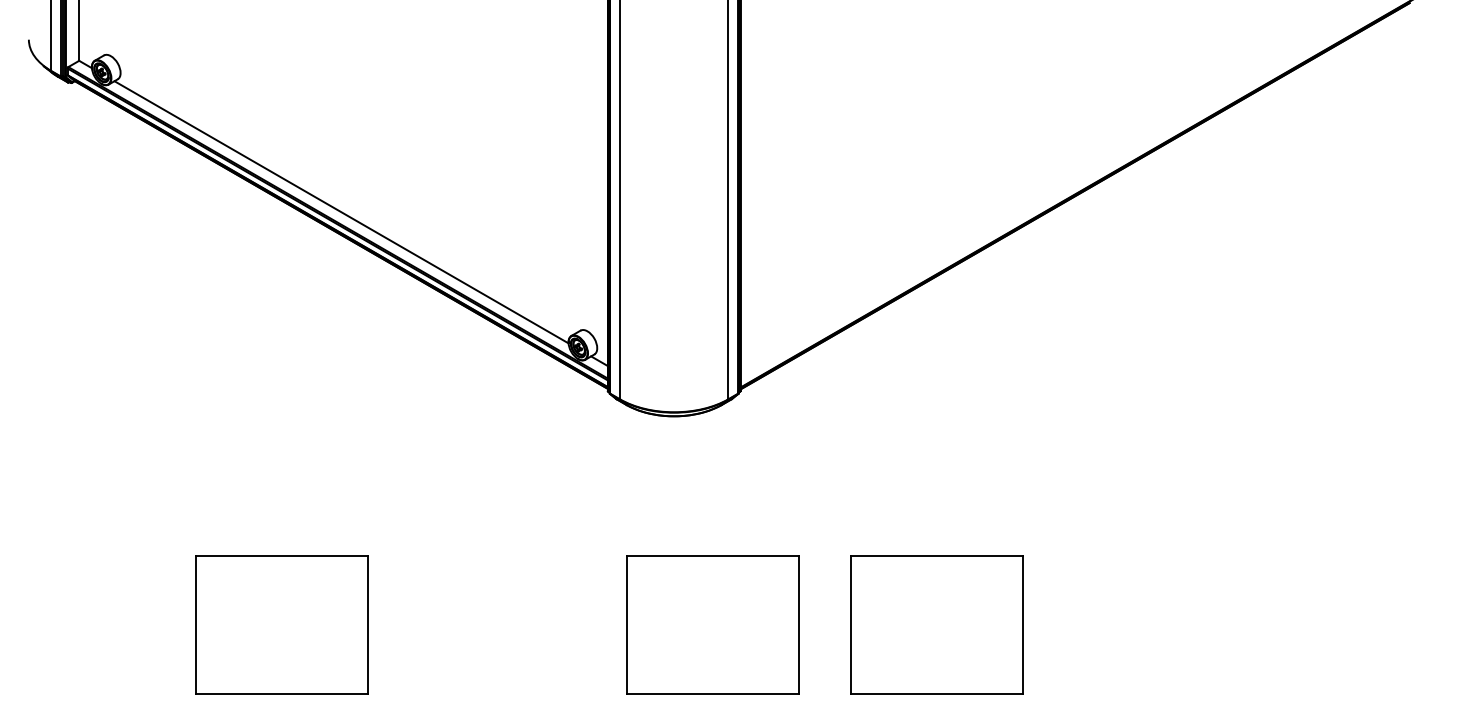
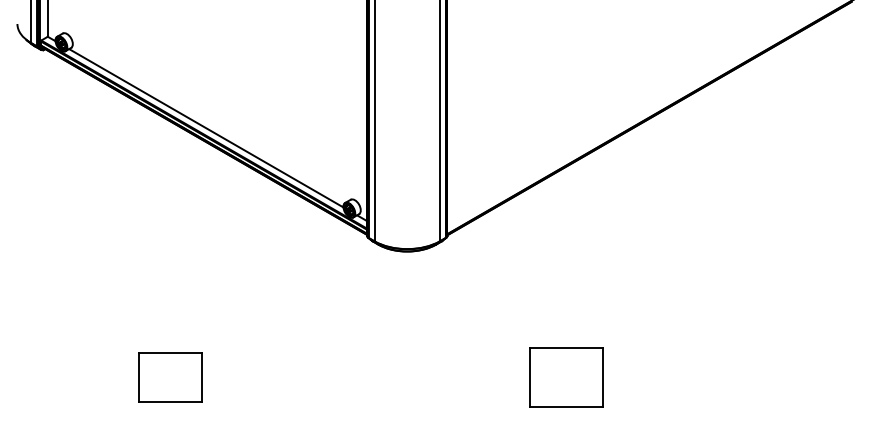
part: (282, 624) -> (170, 377), size x0.6
part: (712, 624) -> (430, 377), removed
part: (936, 624) -> (565, 377), size x0.7

